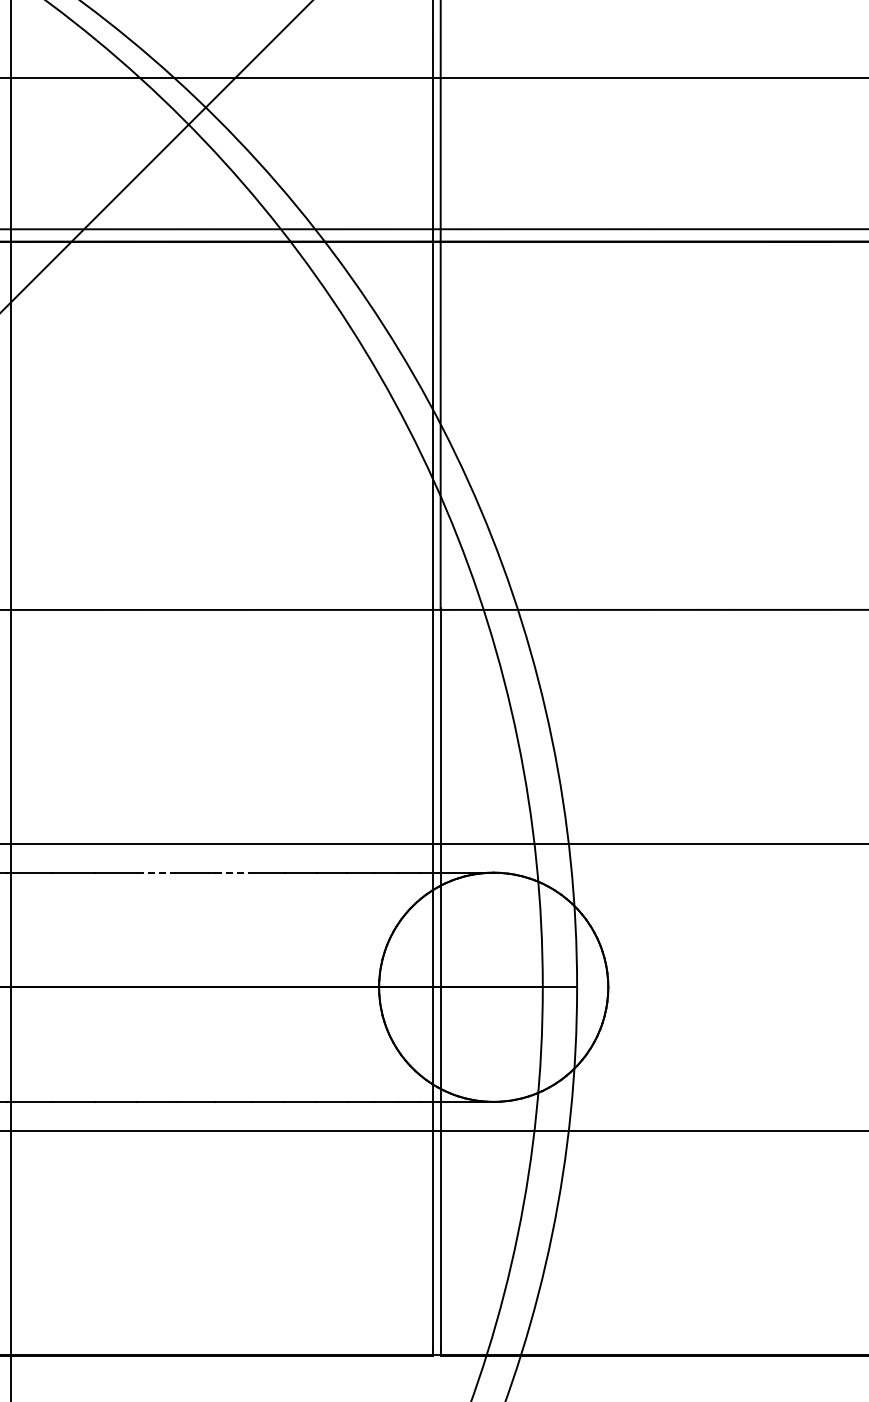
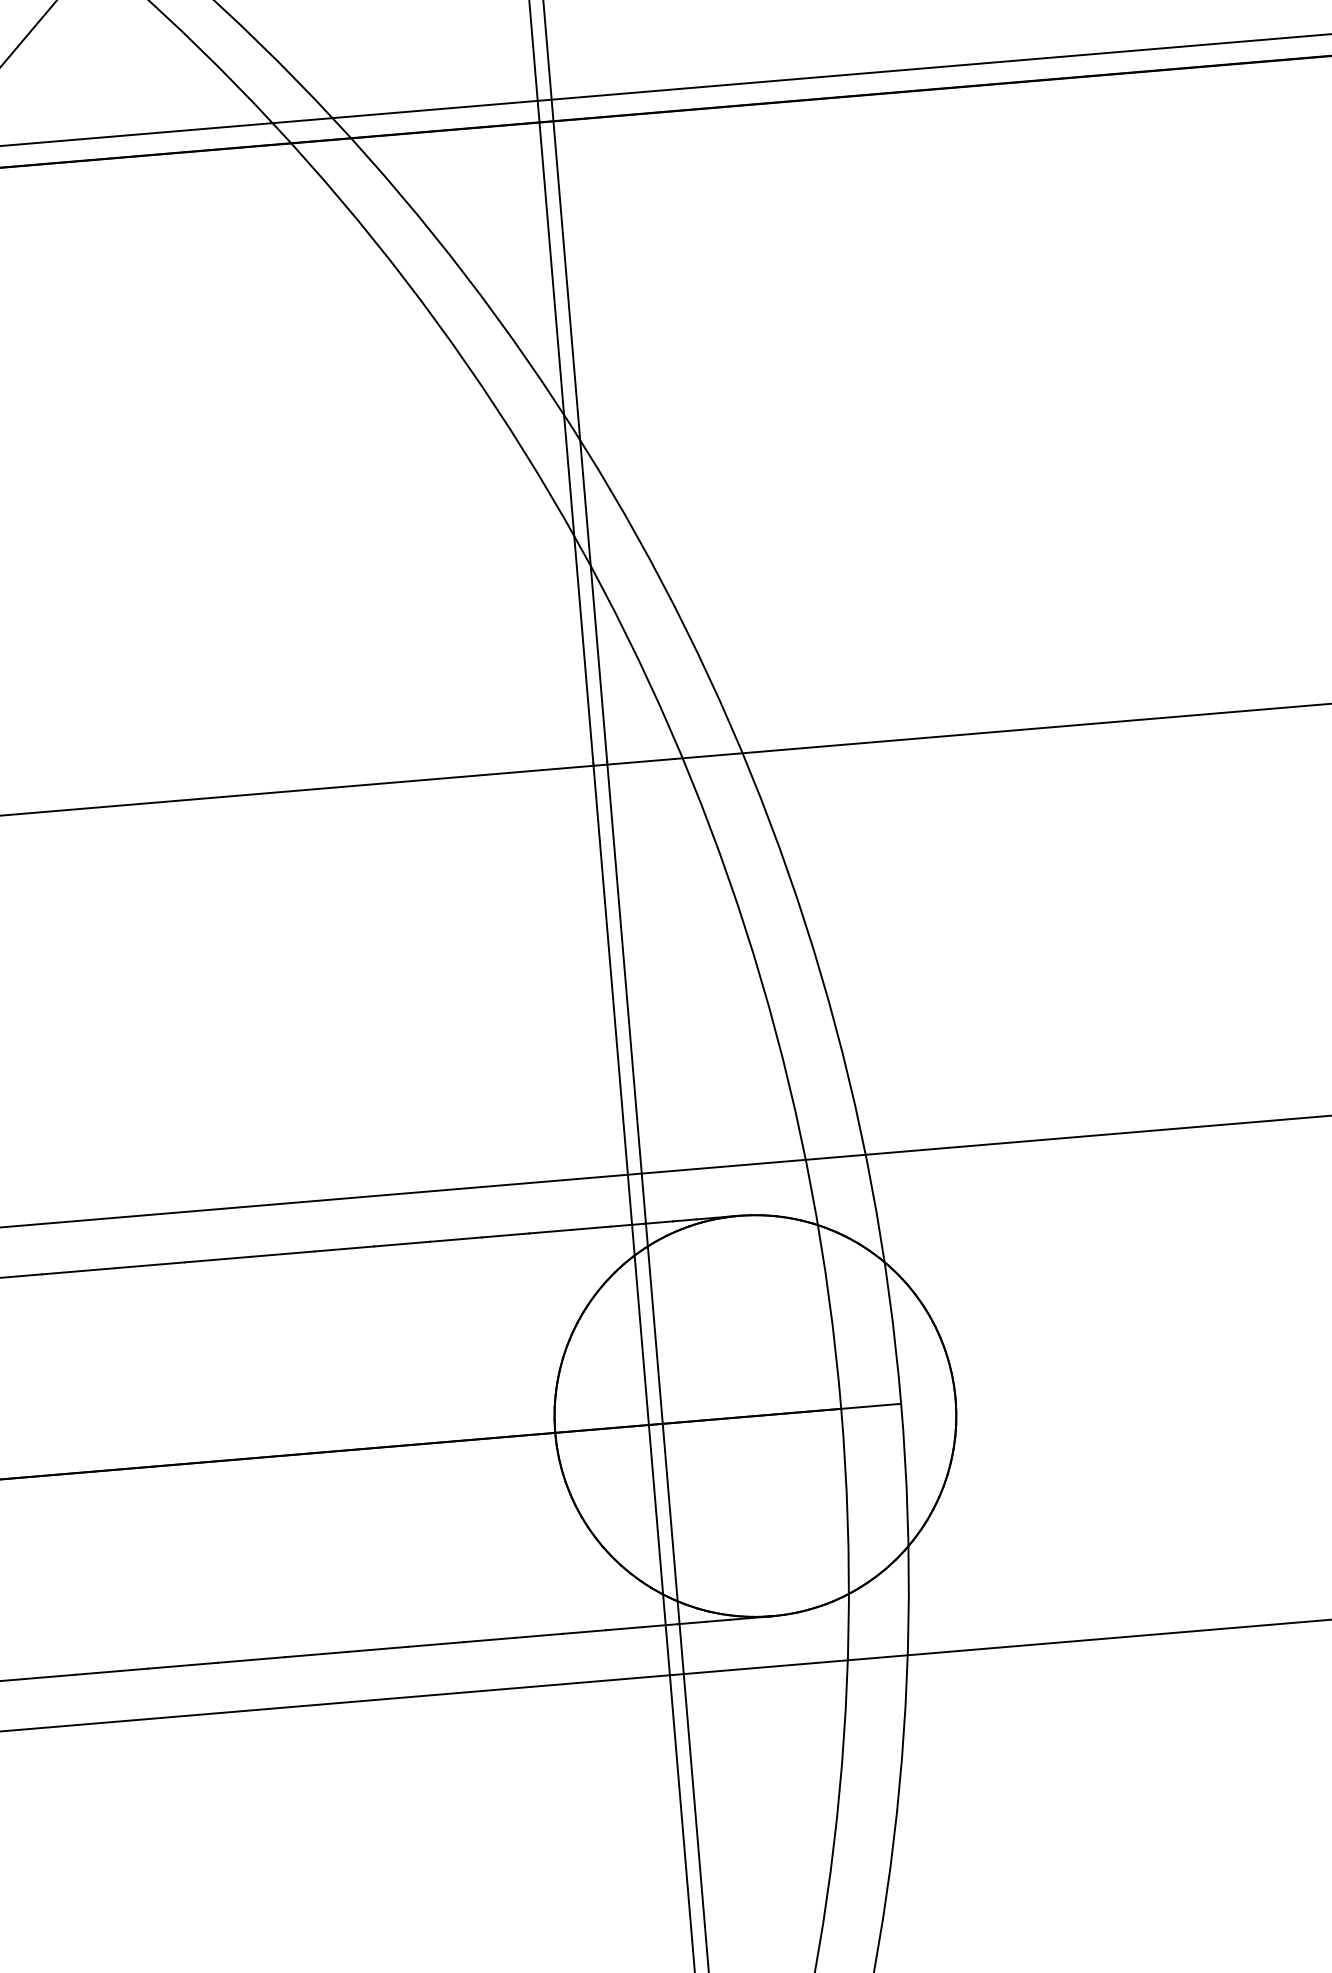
line: (156, 872) -> (149, 1264), dashed -> solid
line: (233, 872) -> (284, 1253), dashed -> solid

